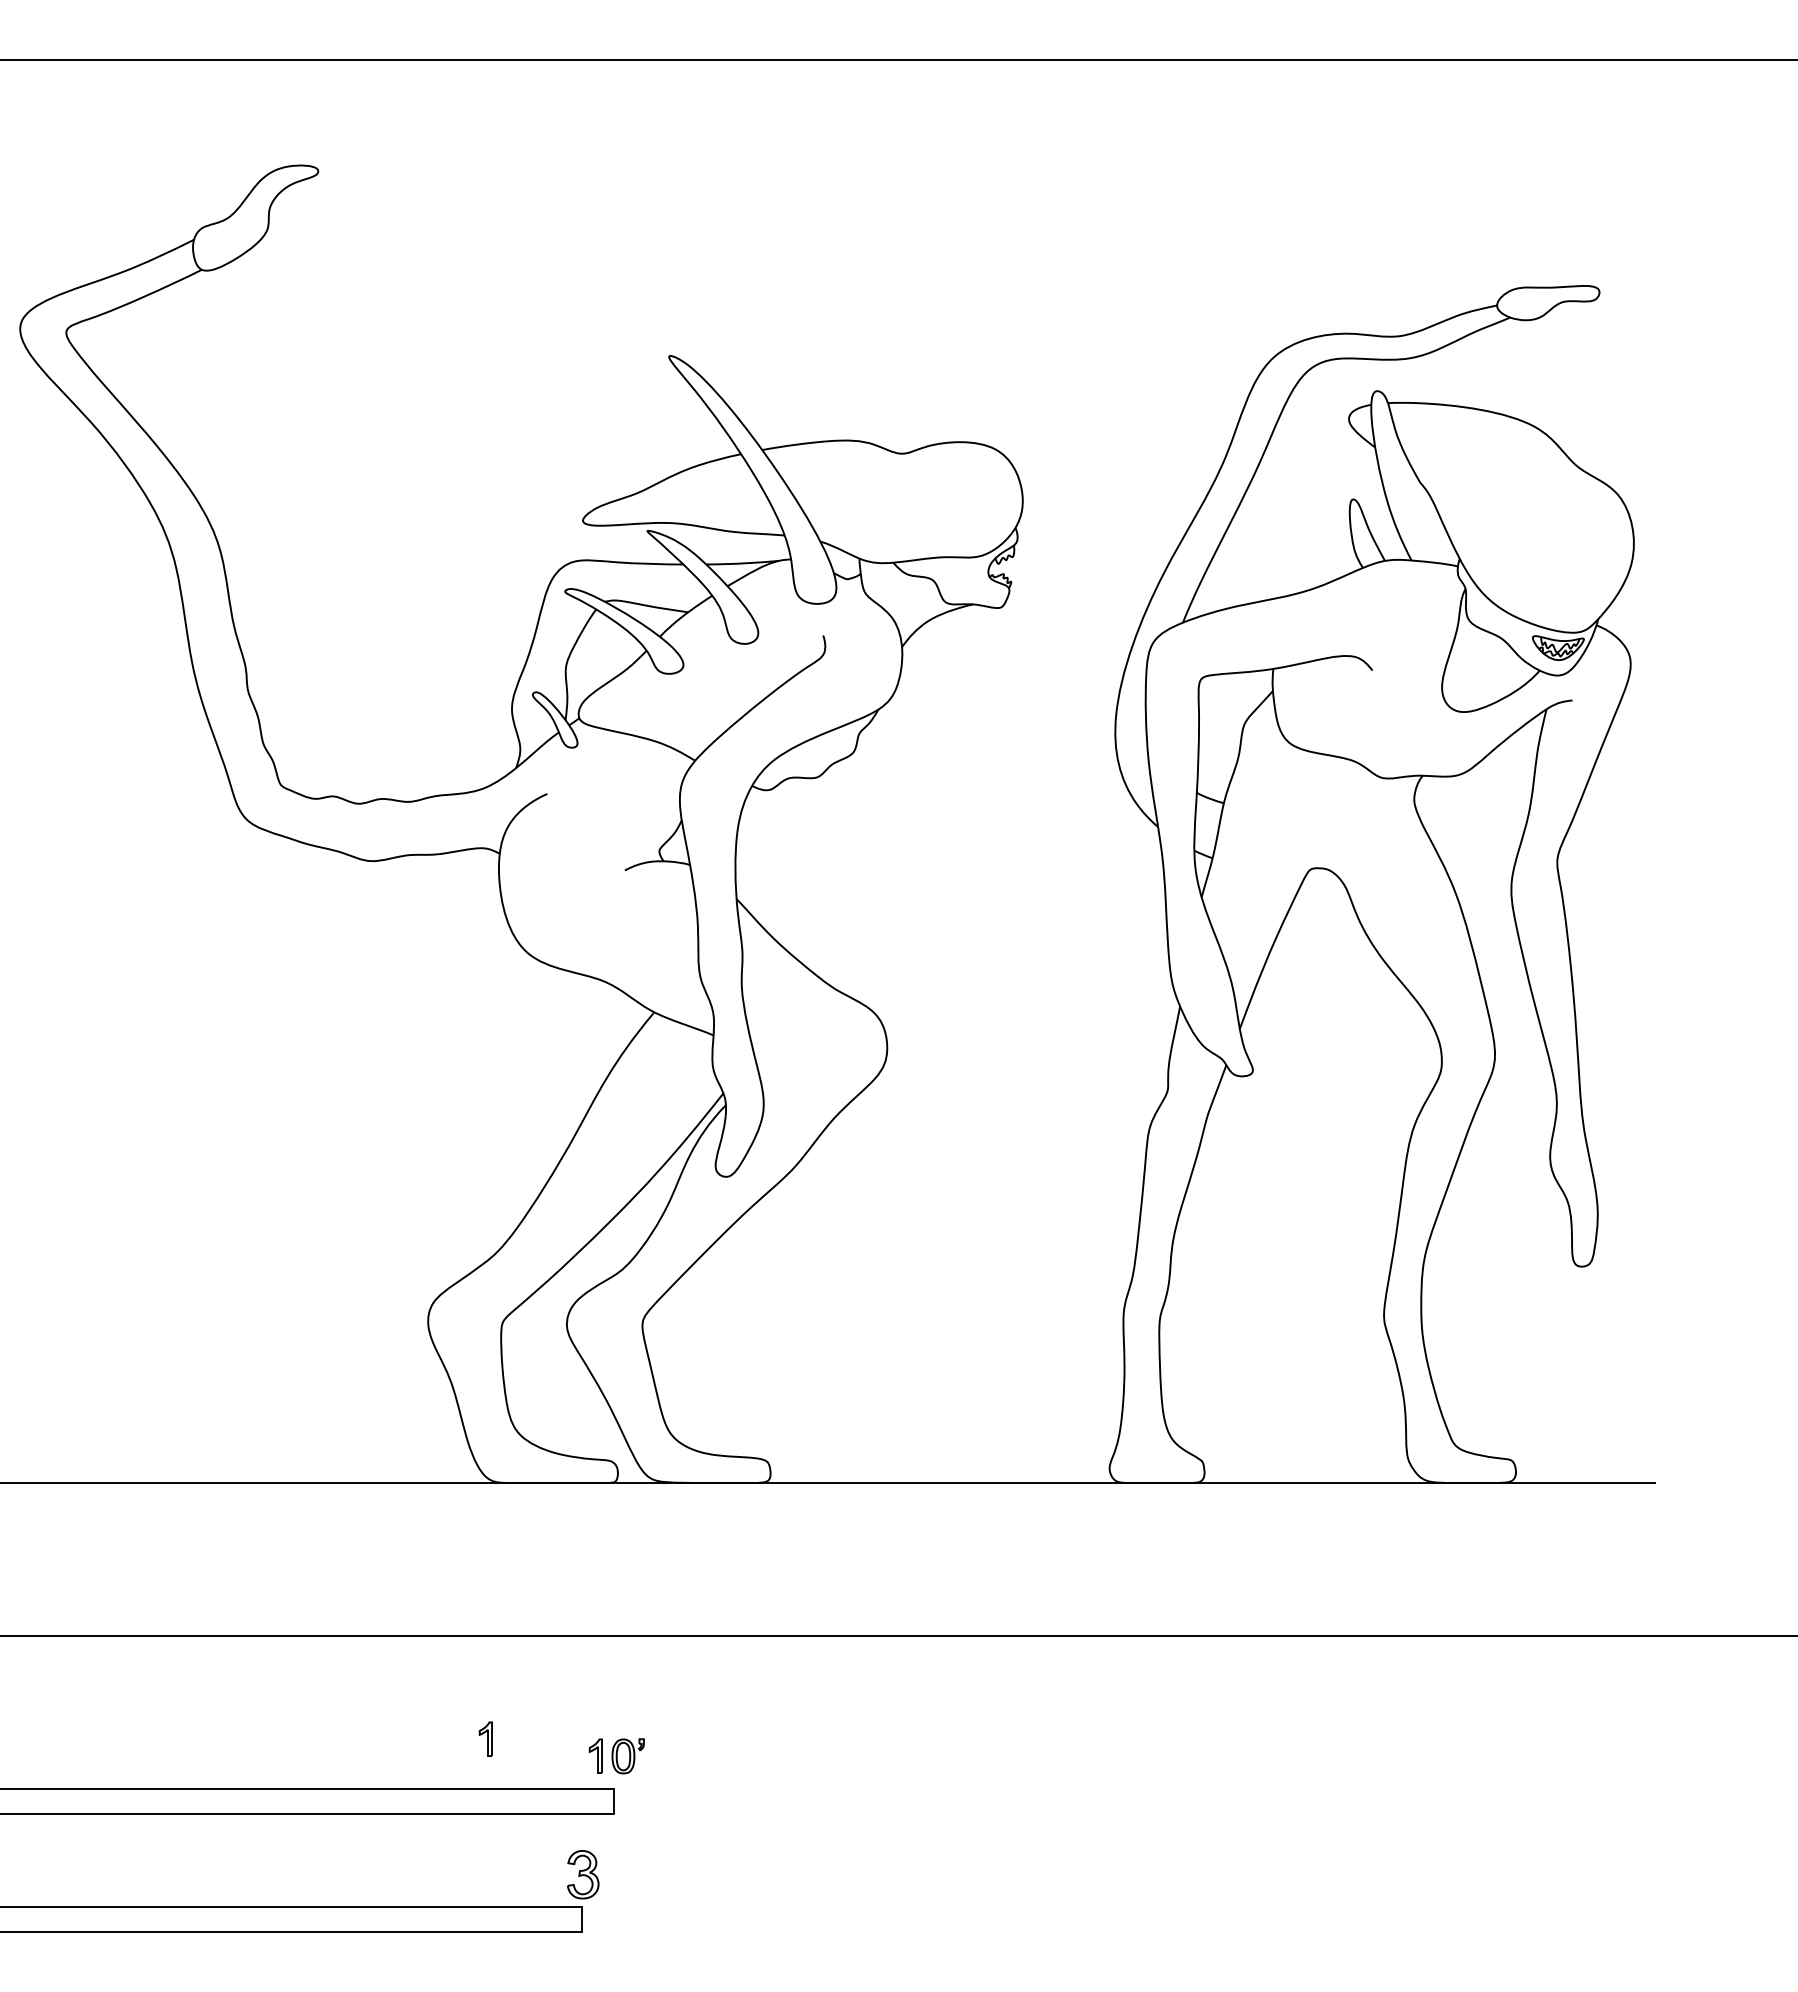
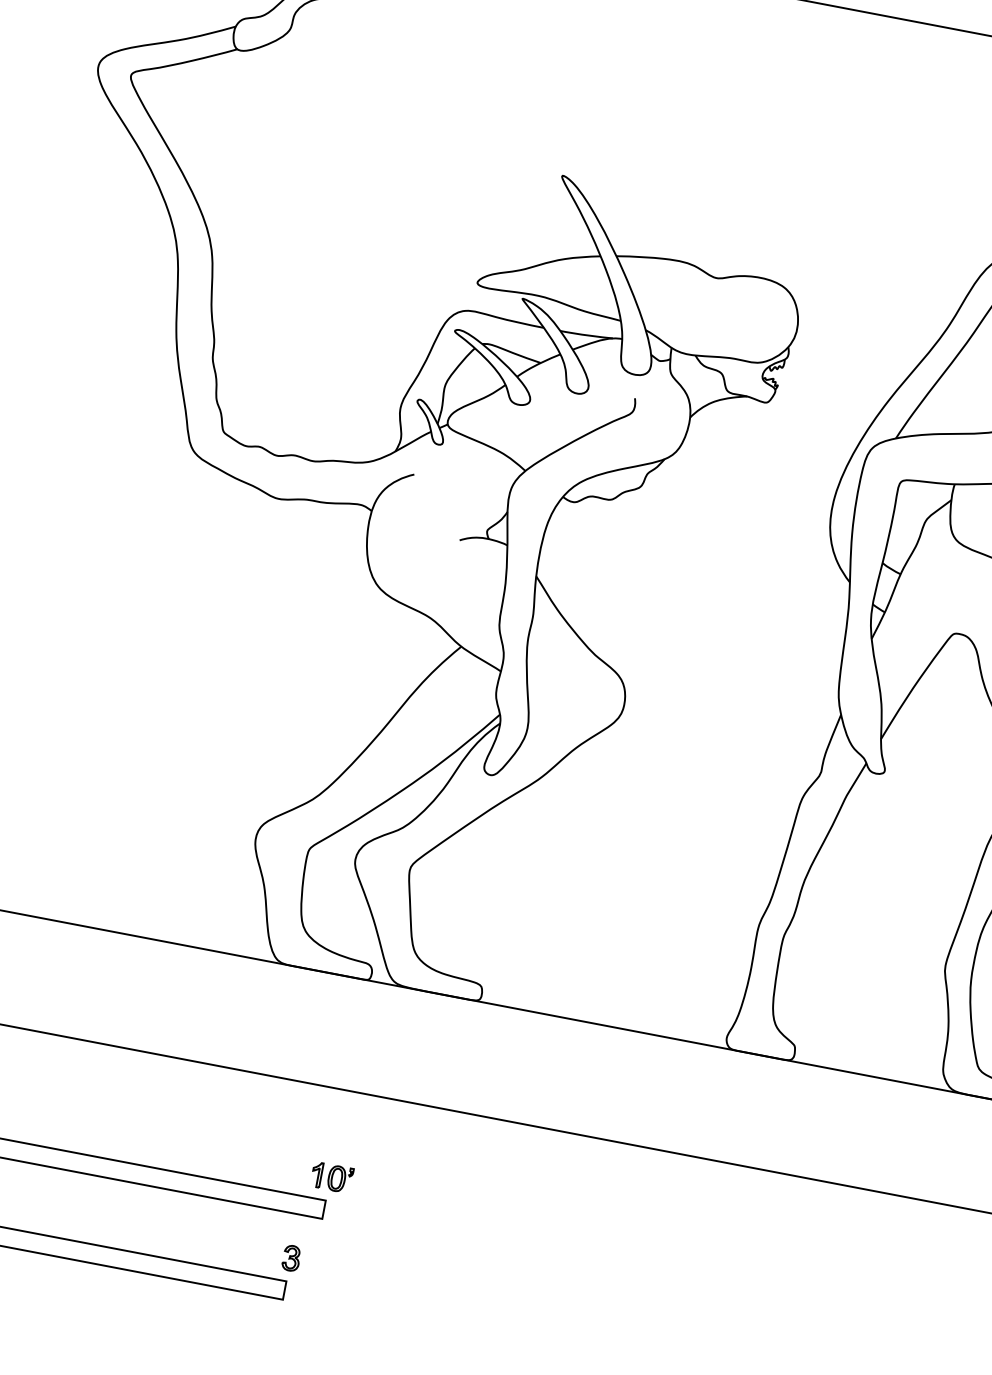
part: (485, 1738) -> (239, 1146), removed
part: (582, 1874) -> (291, 1258), size x0.71

